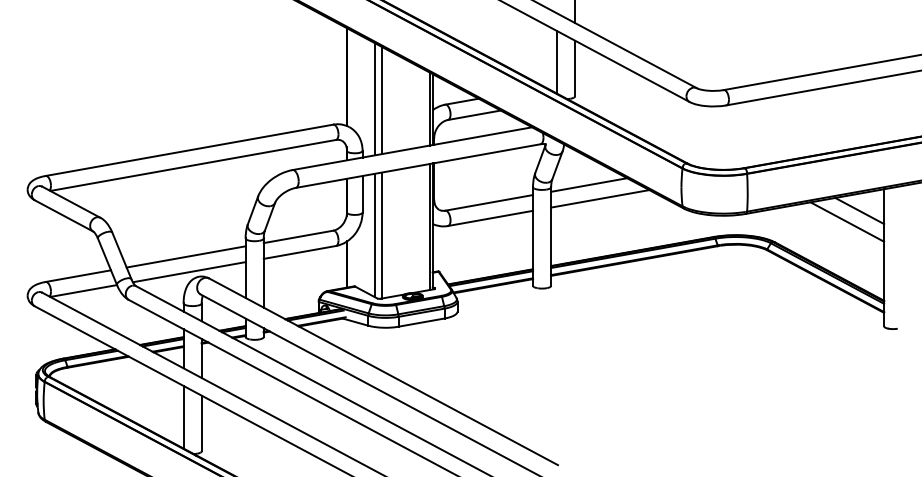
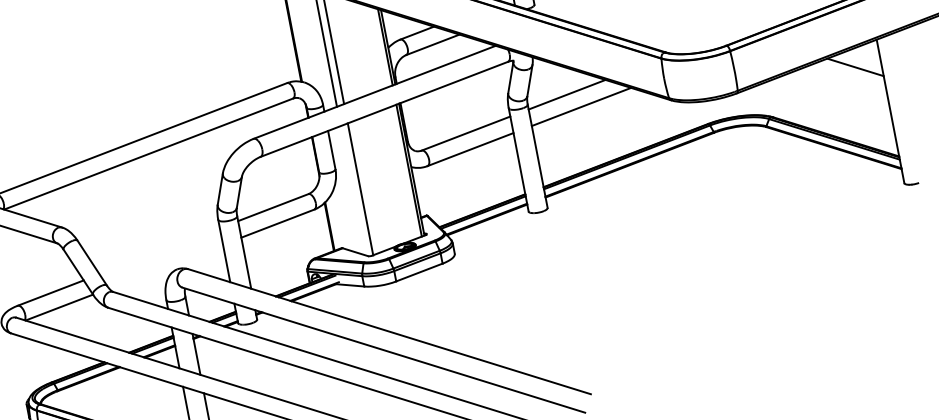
line: (847, 221) -> (844, 80), removed
line: (375, 235) -> (353, 190), removed
line: (185, 256) -> (158, 250), removed
line: (188, 272) -> (165, 267), removed

